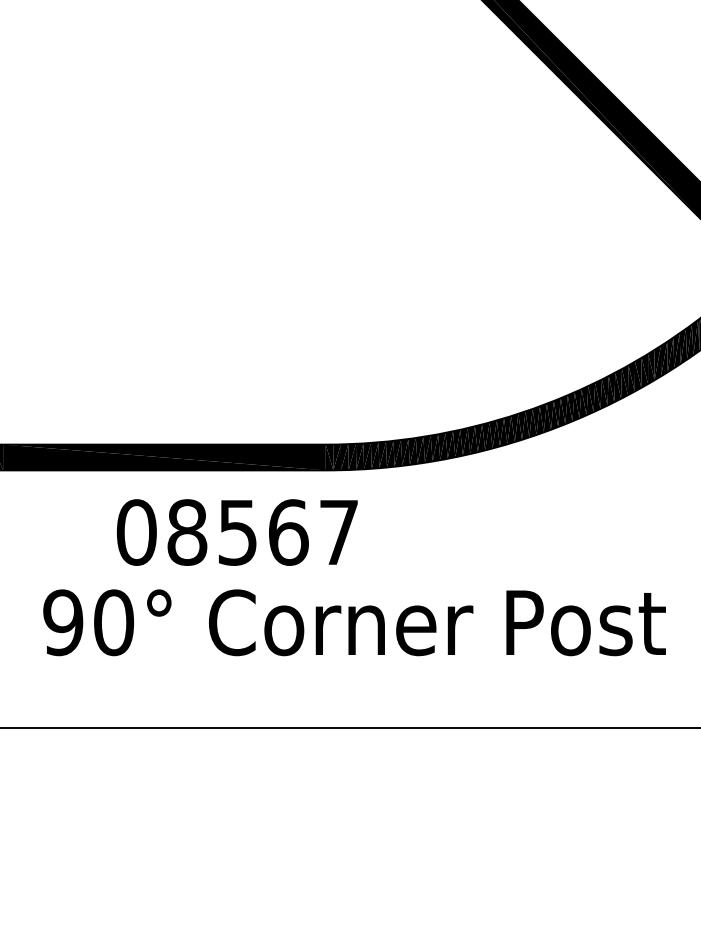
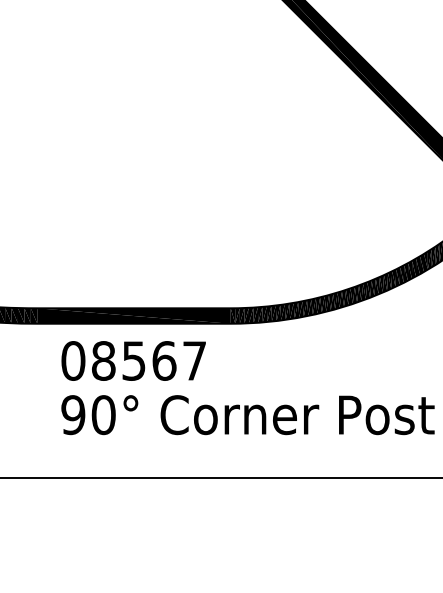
text: (236, 531) -> (133, 360), moved

